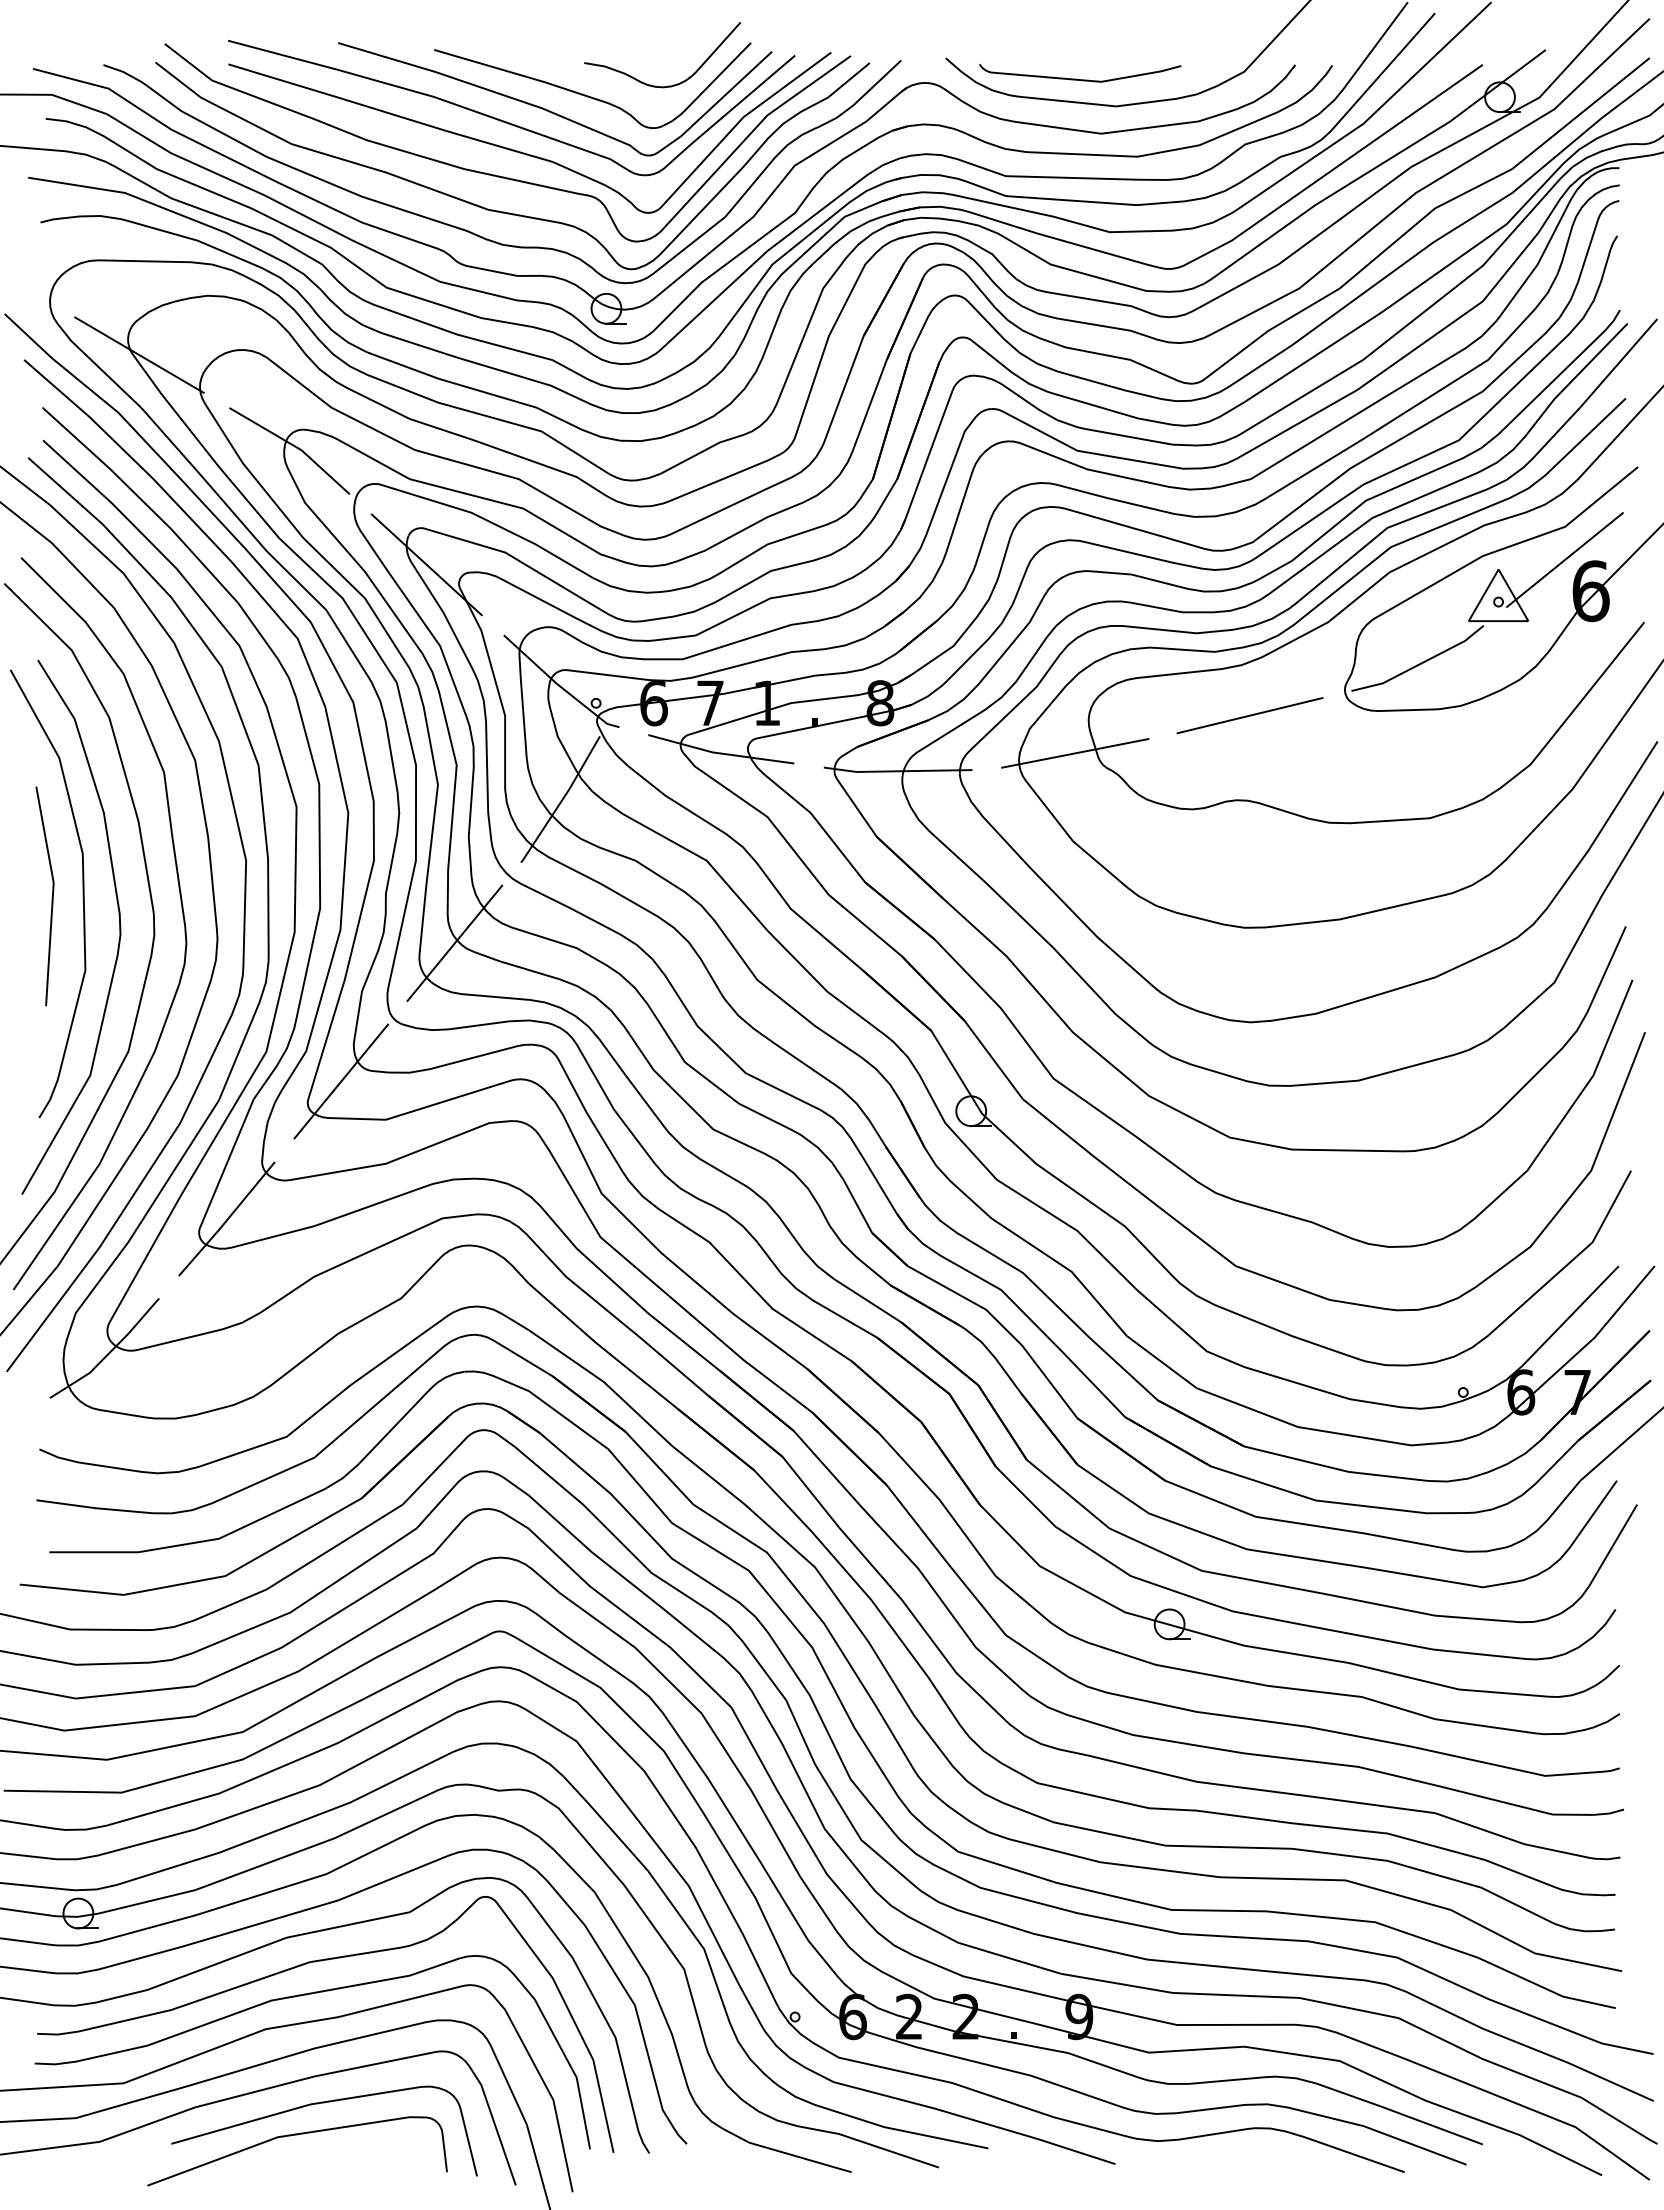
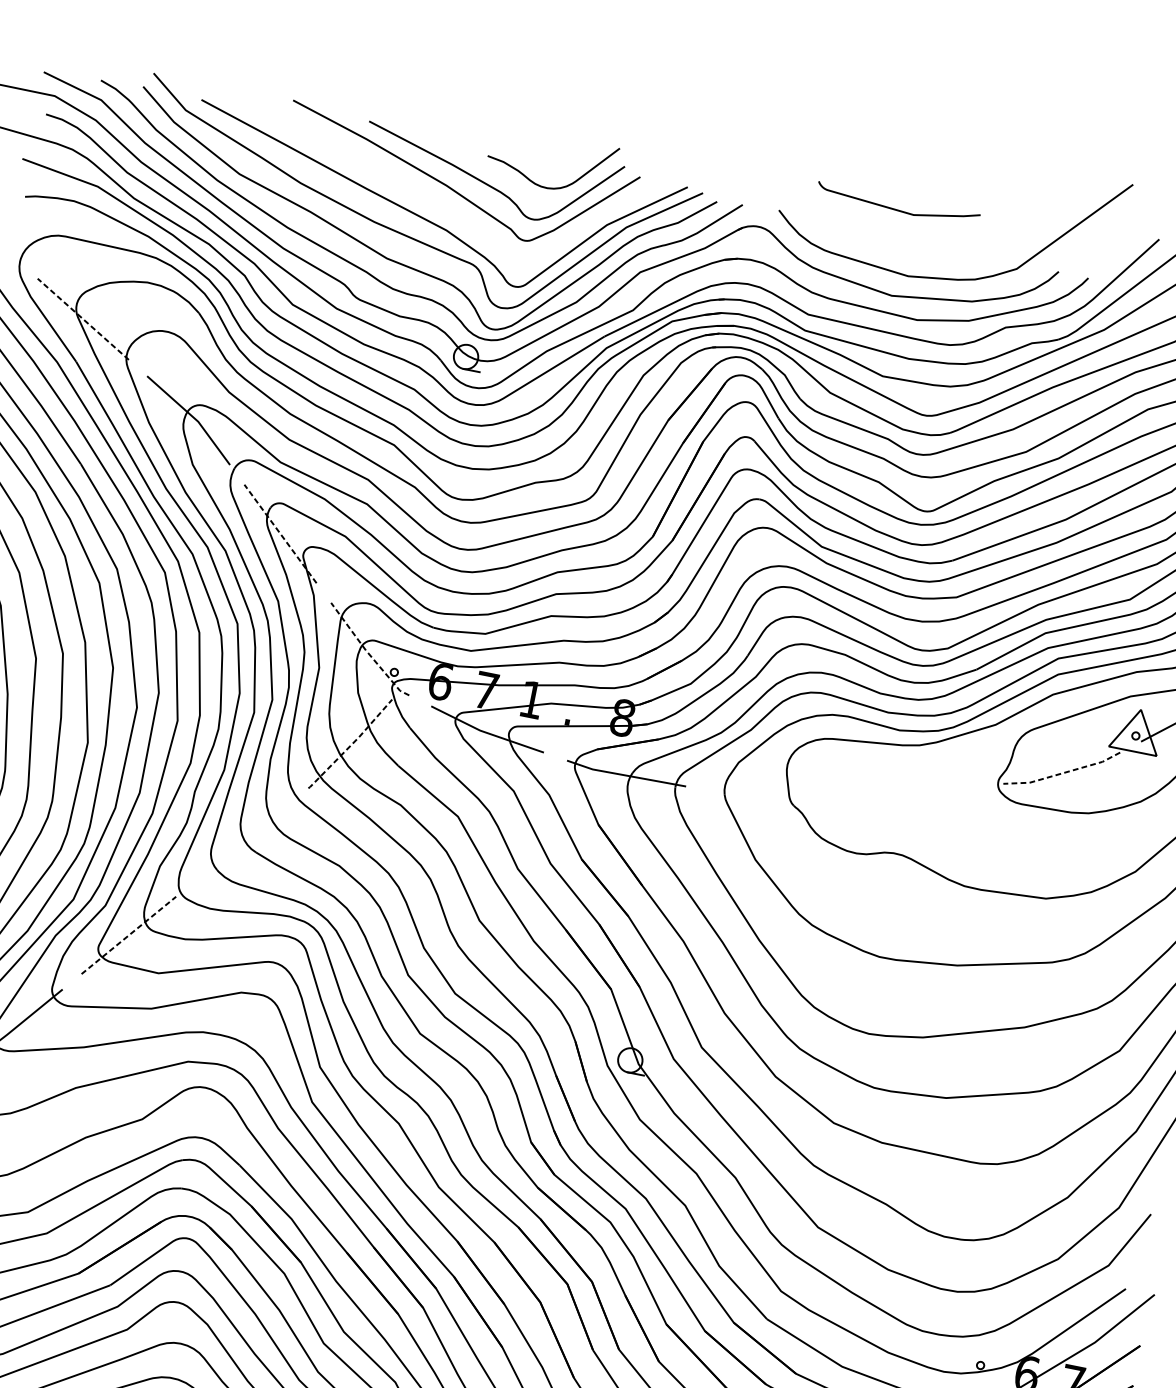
curve: (1077, 78) -> (895, 208), moved
curve: (507, 121) -> (416, 190), removed
line: (139, 354) -> (83, 318), solid -> dashed
line: (426, 564) -> (280, 533), solid -> dashed
line: (1419, 664) -> (1062, 773), solid -> dashed
line: (558, 685) -> (367, 652), solid -> dashed
line: (1249, 715) -> (917, 787), removed
line: (1075, 753) -> (771, 789), removed
line: (561, 800) -> (350, 744), solid -> dashed
line: (454, 942) -> (242, 841), removed
line: (341, 1081) -> (129, 935), solid -> dashed

